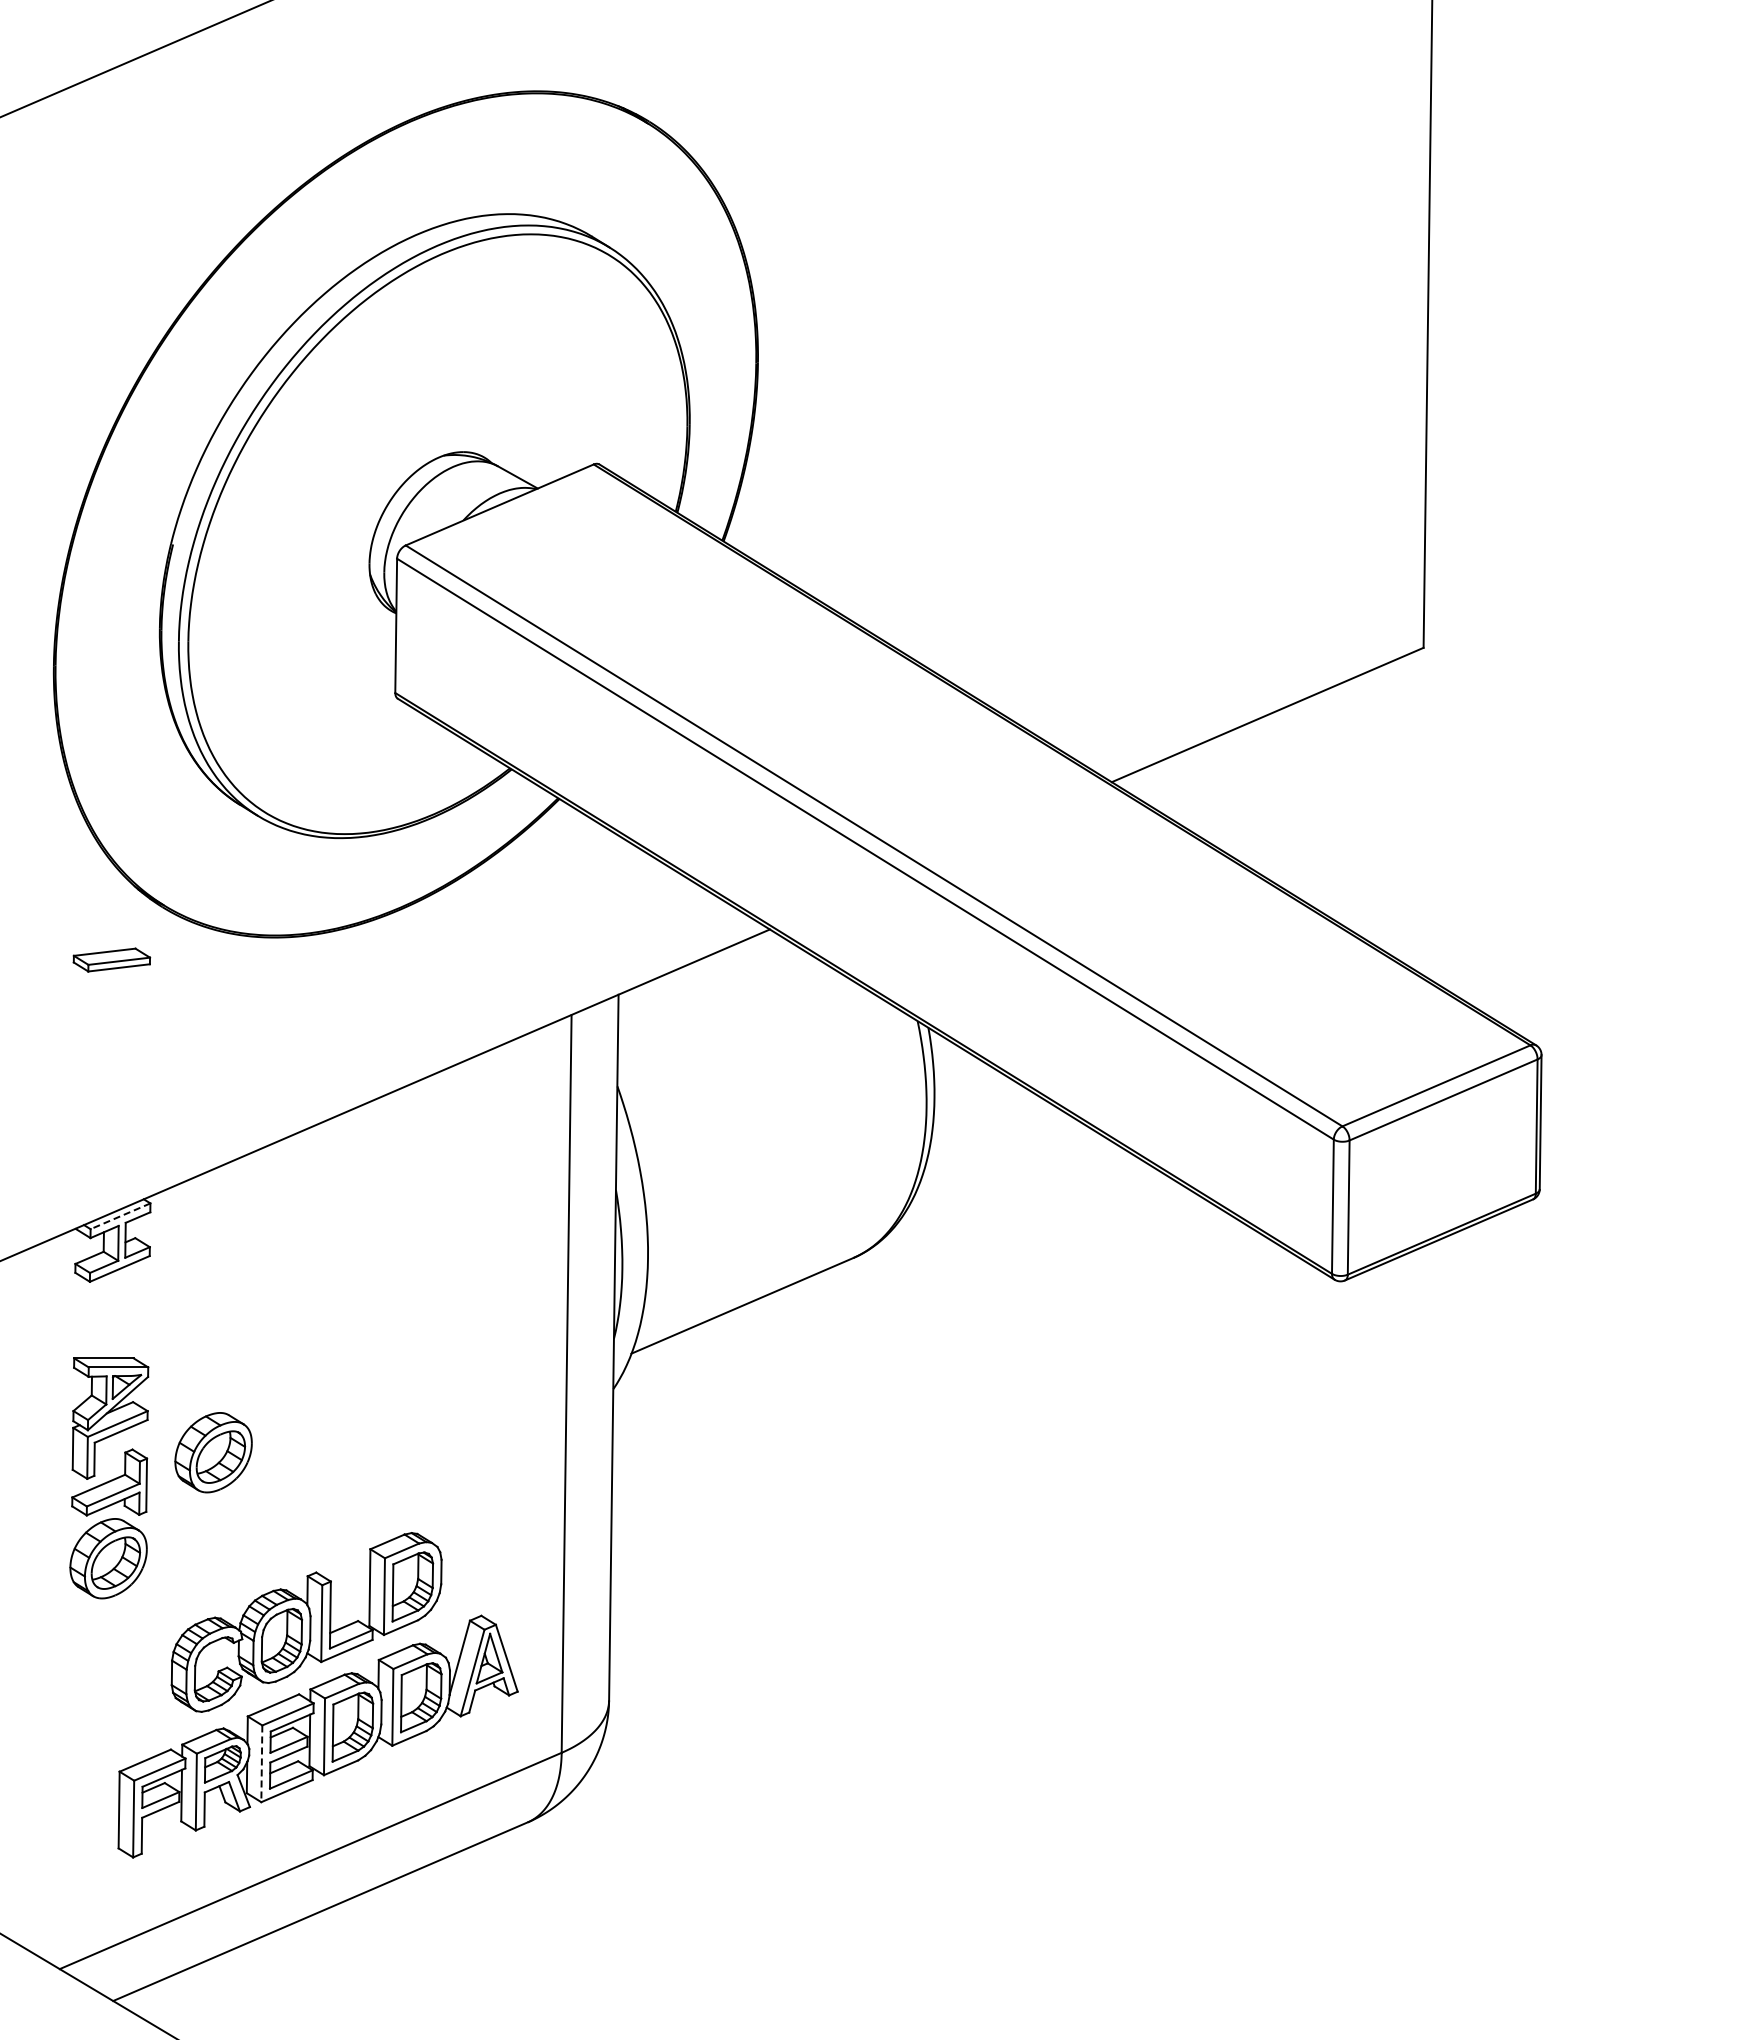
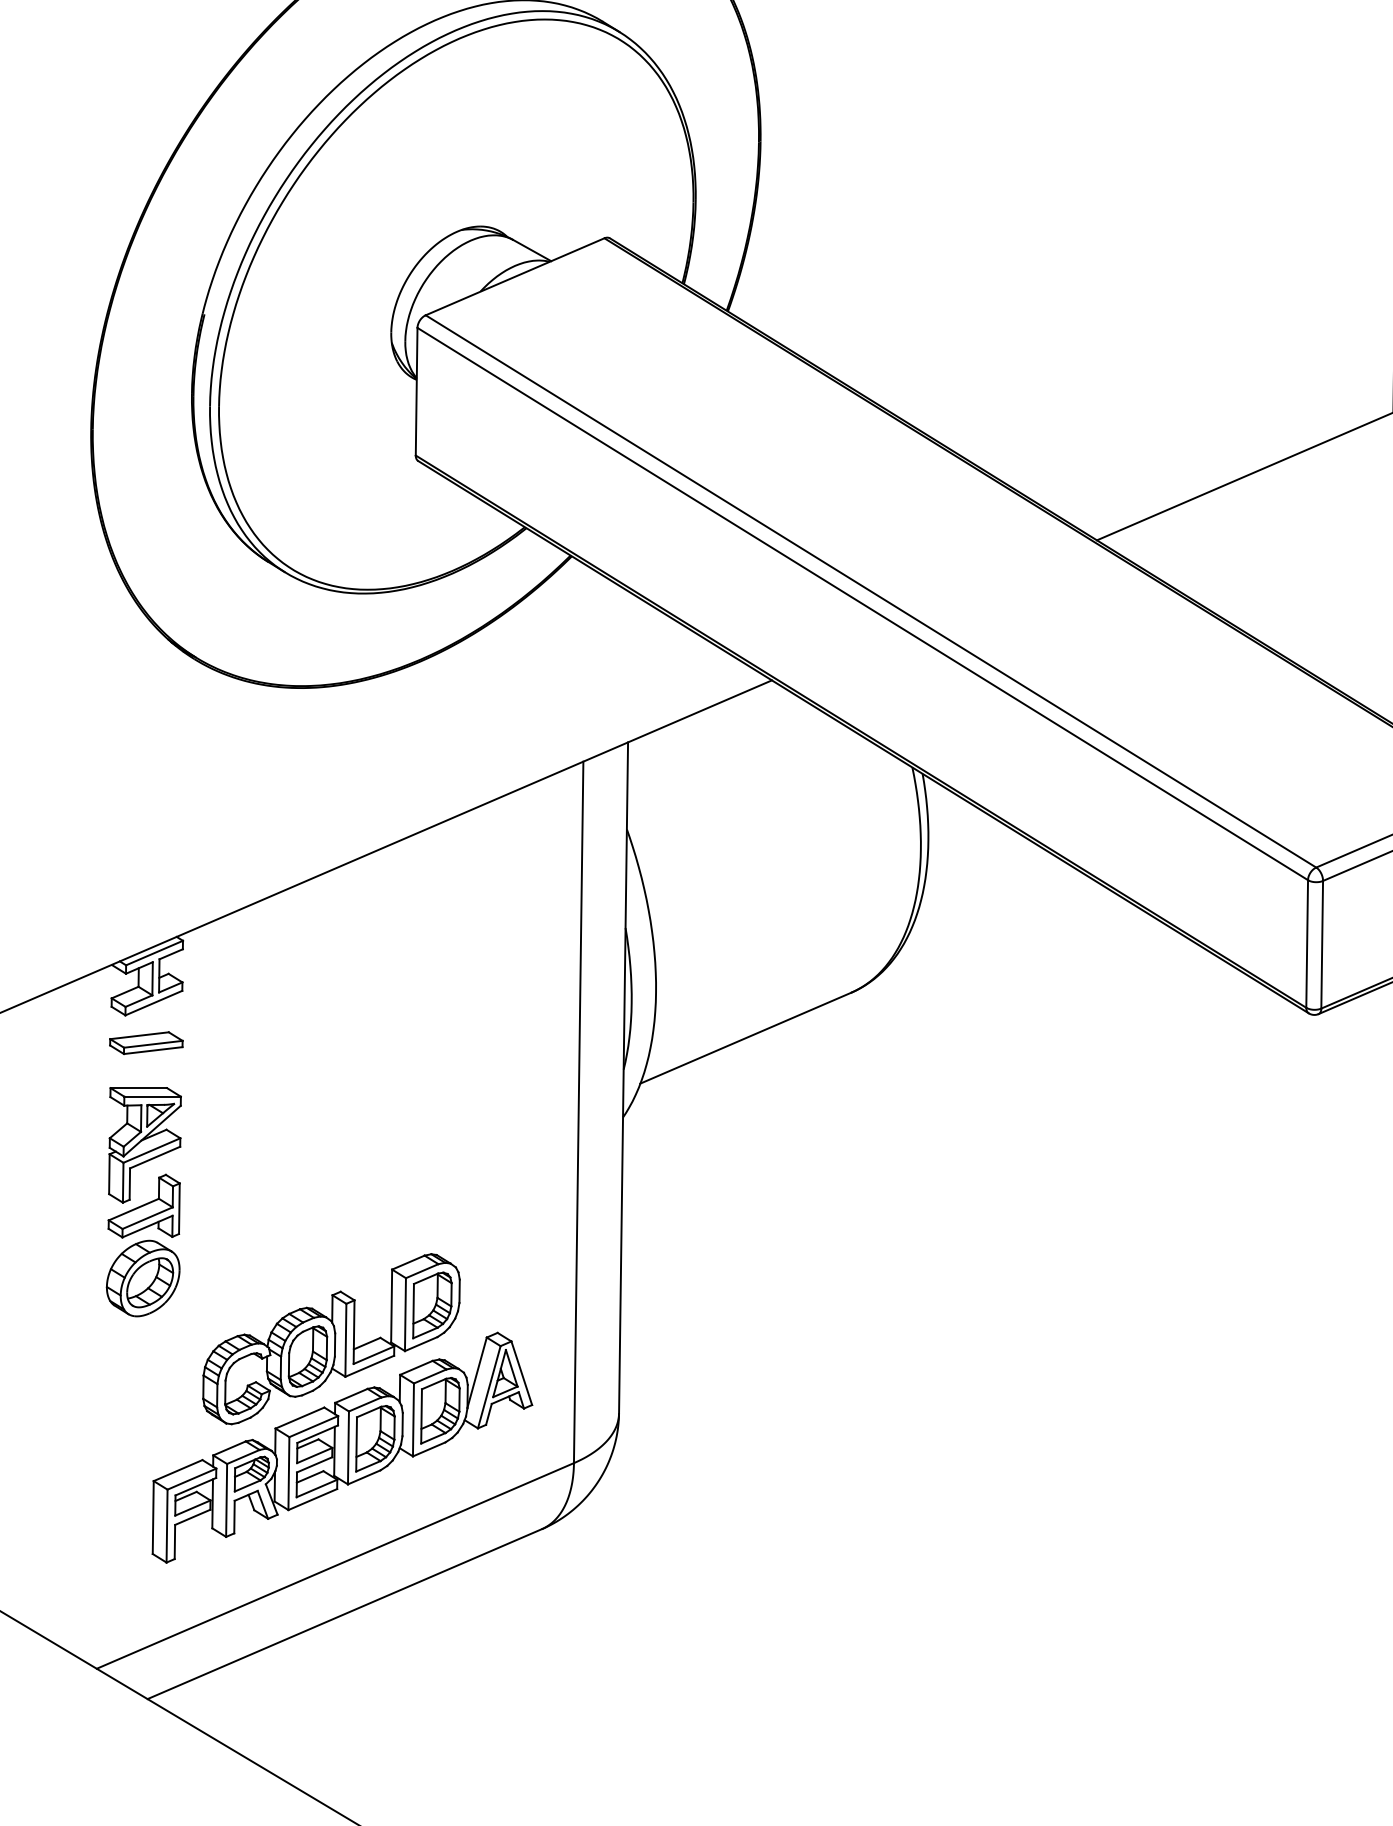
part: (111, 959) -> (145, 1042), moved
line: (120, 1216) -> (154, 953), dashed -> solid
part: (213, 1452) -> (242, 1177), removed
line: (261, 1764) -> (288, 1474), dashed -> solid

